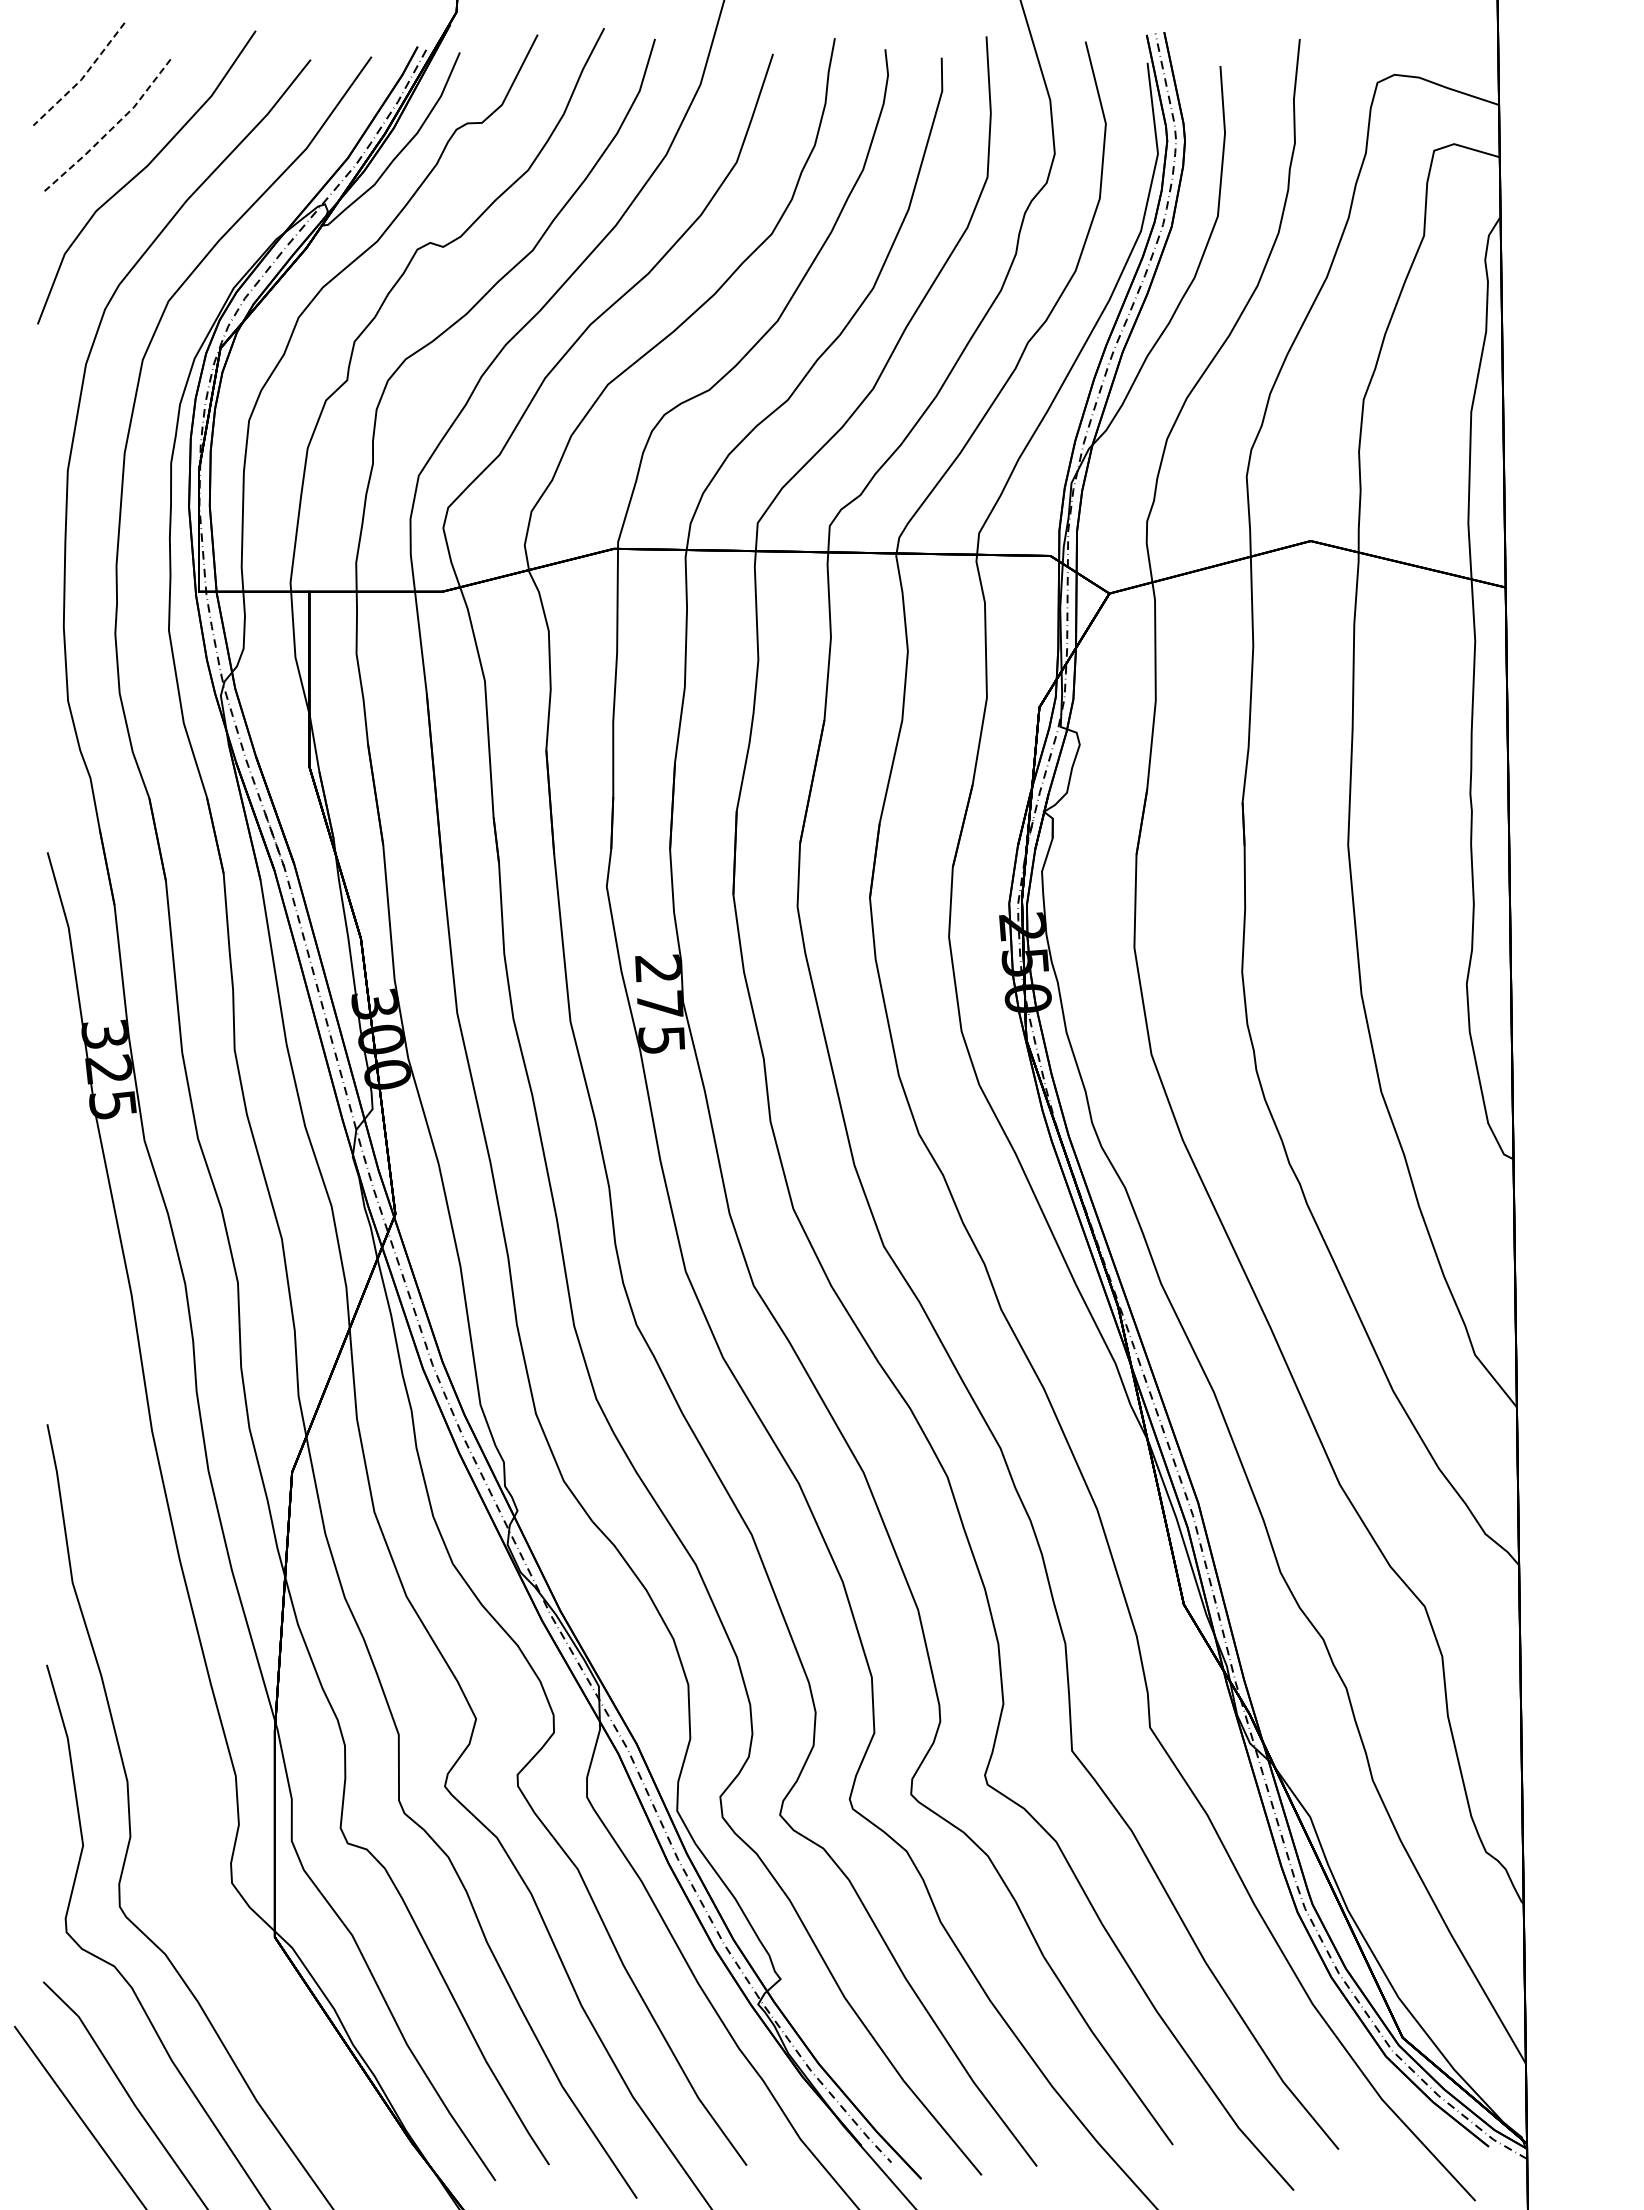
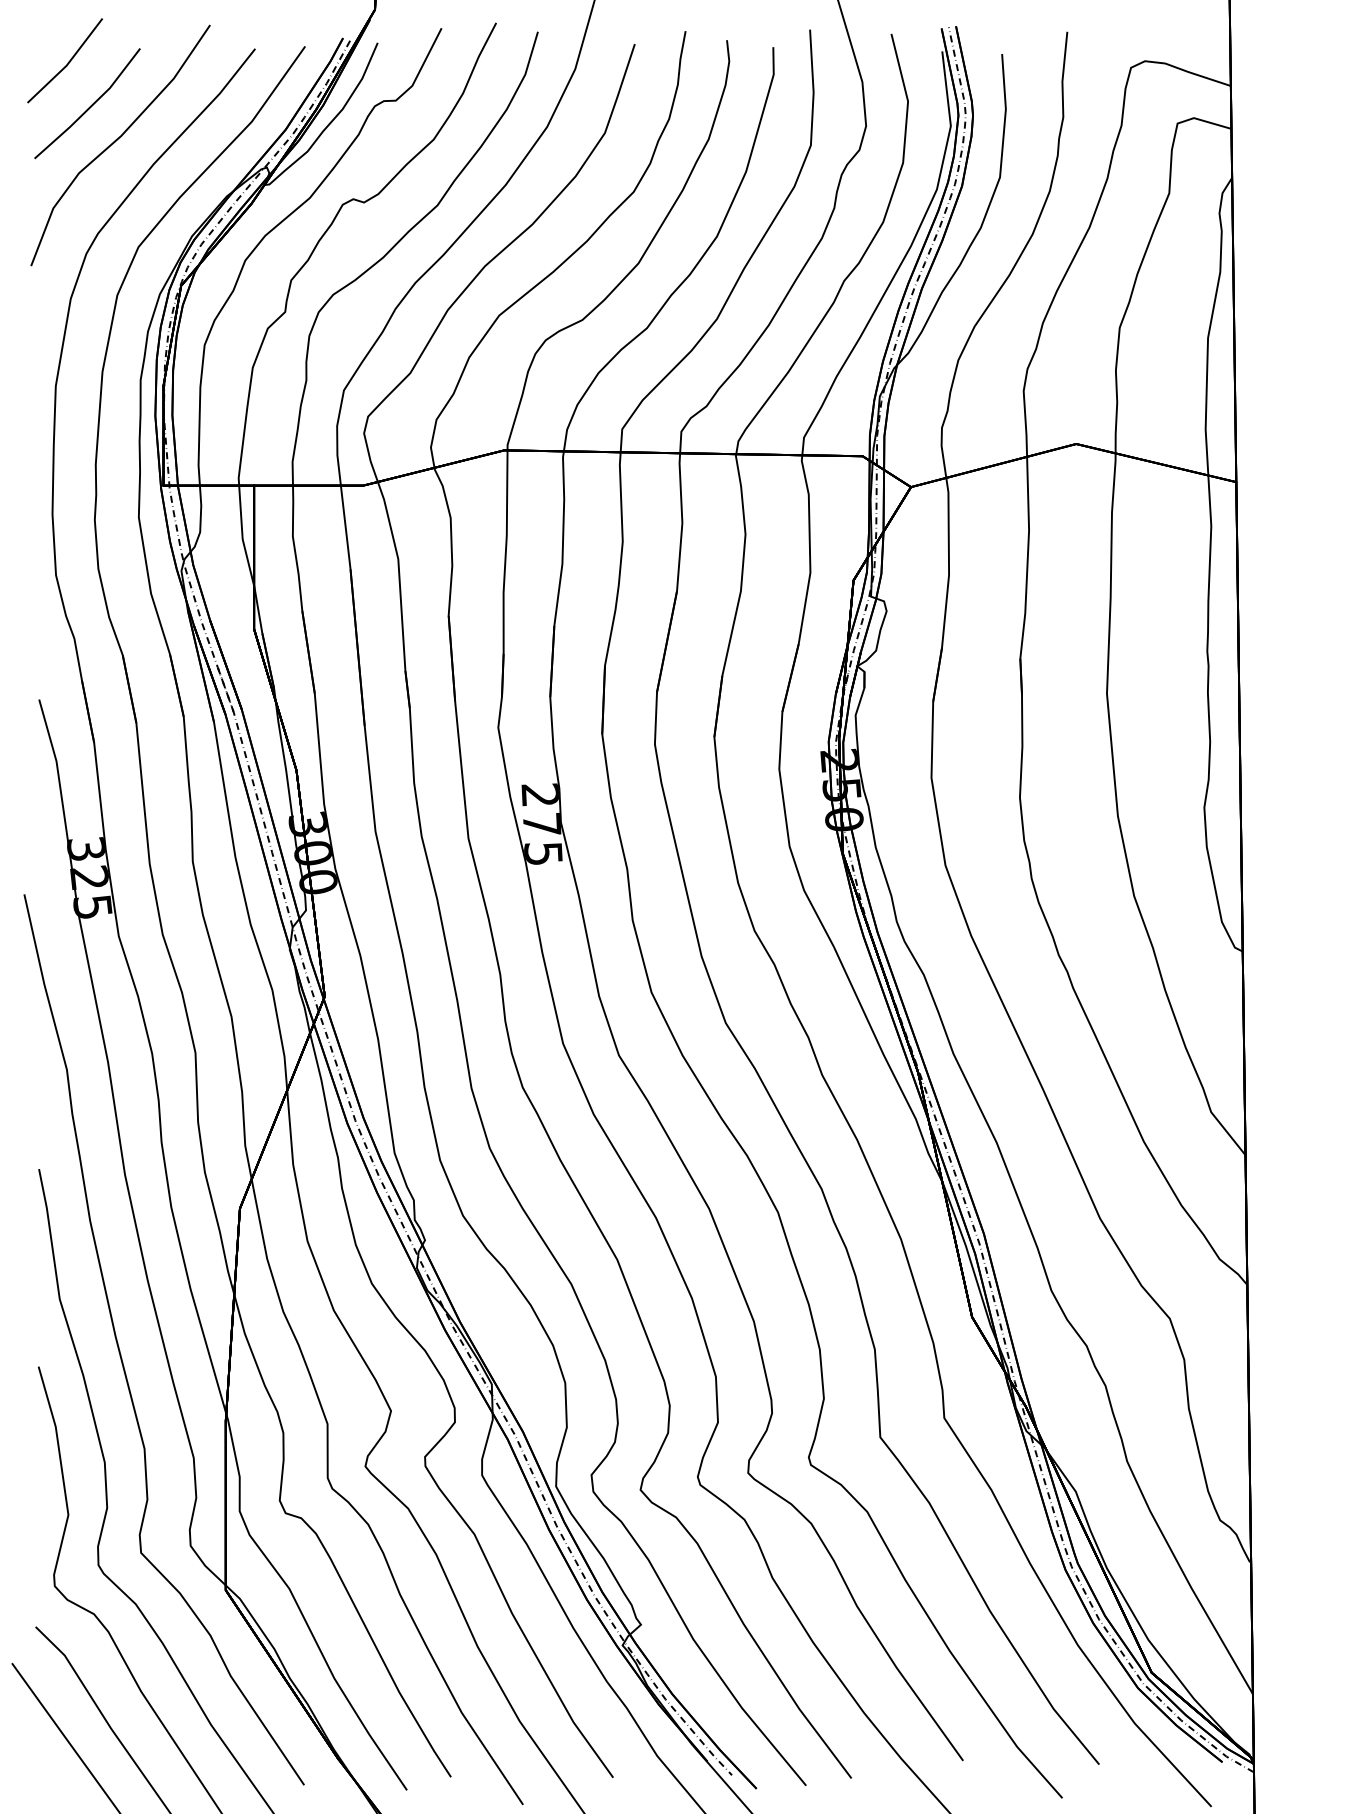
line: (82, 77) -> (67, 63), dashed -> solid
line: (110, 130) -> (90, 106), dashed -> solid
curve: (147, 1649) -> (121, 1354), added

